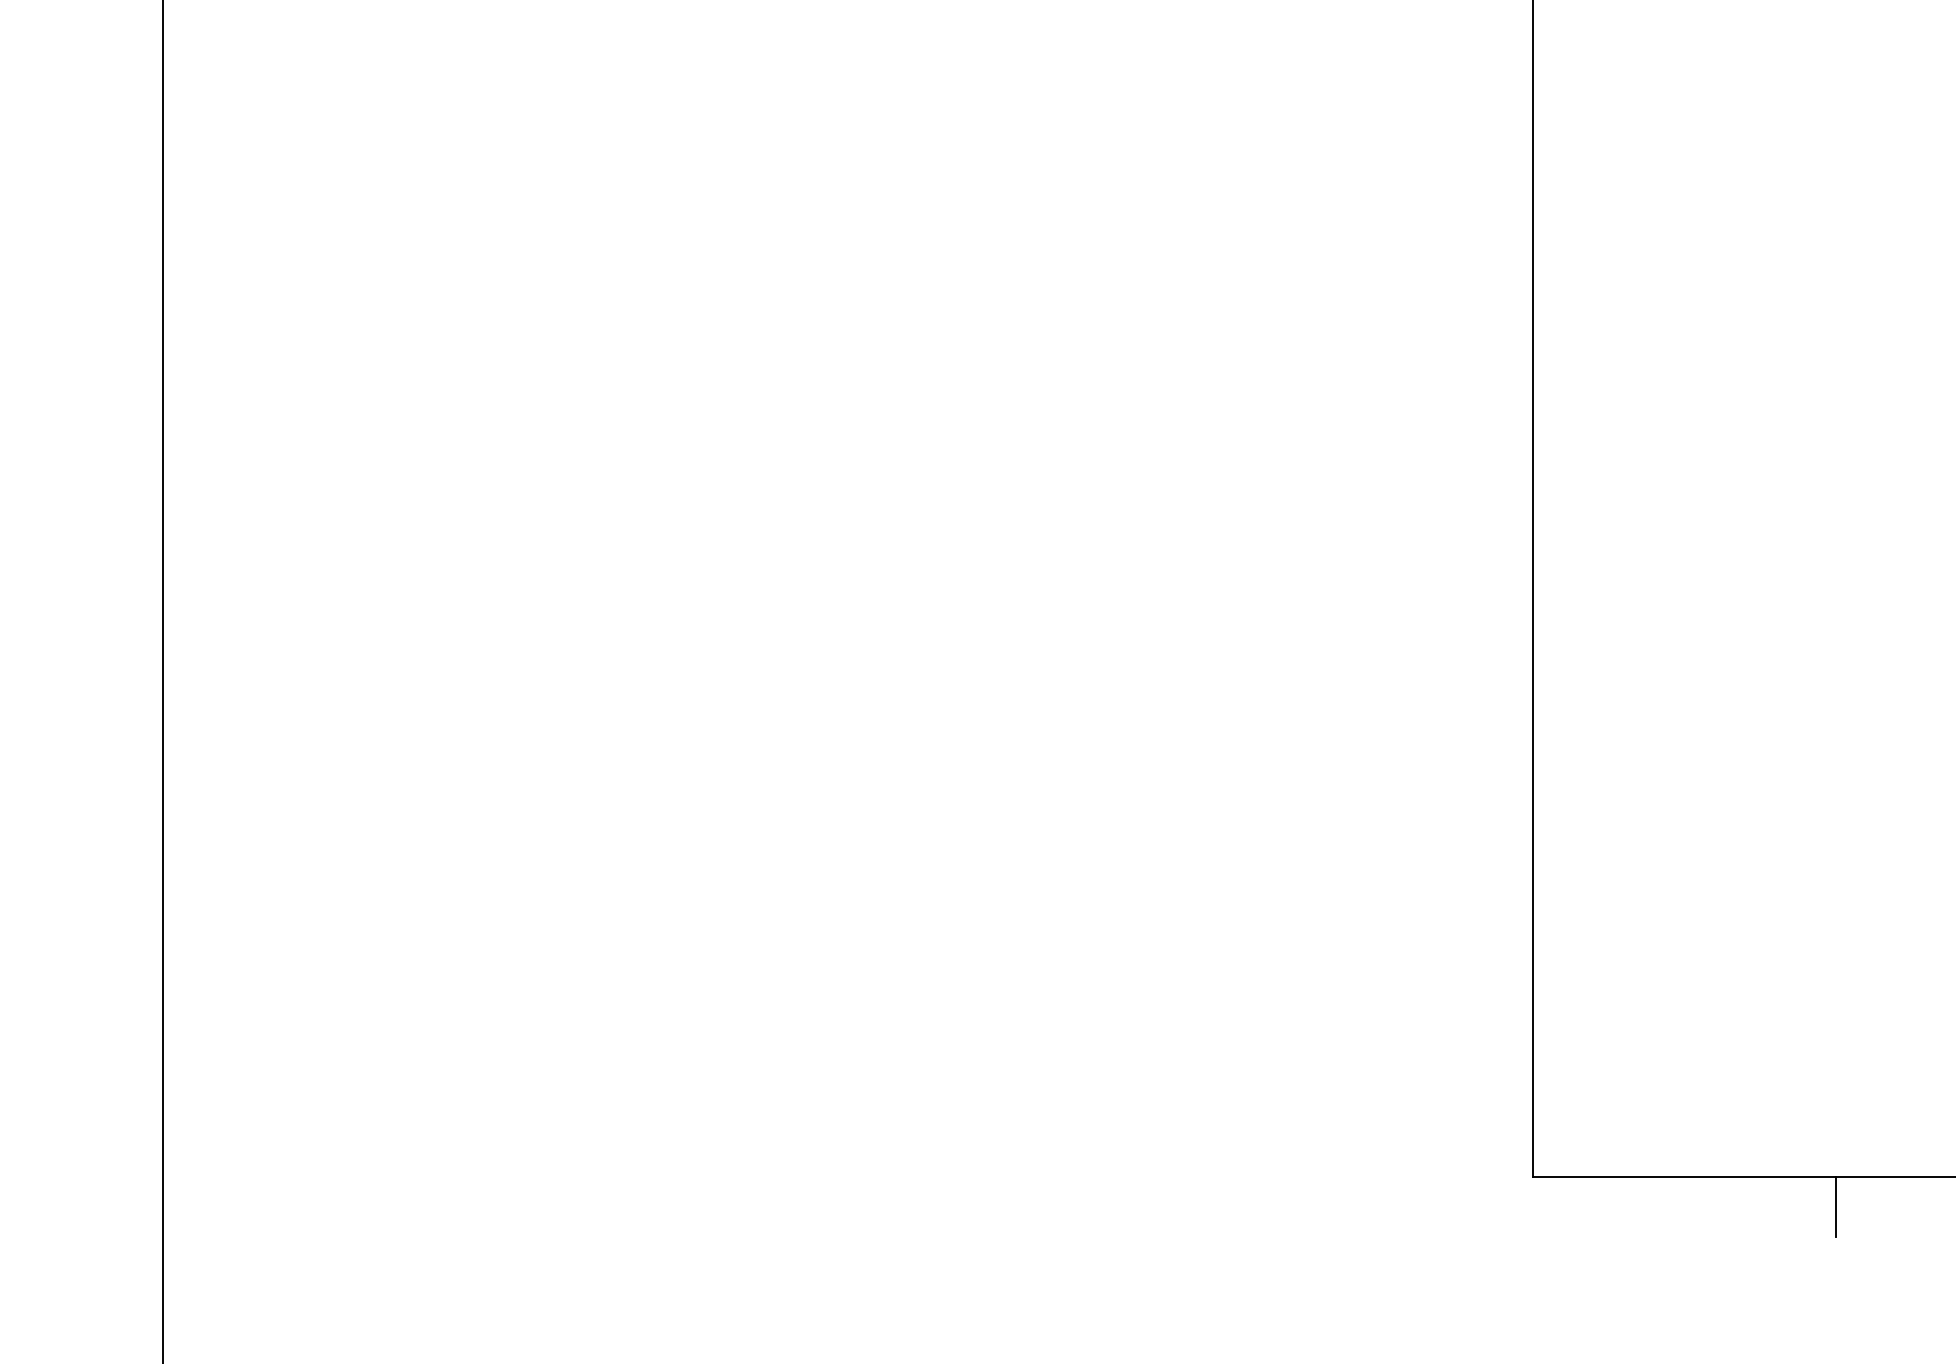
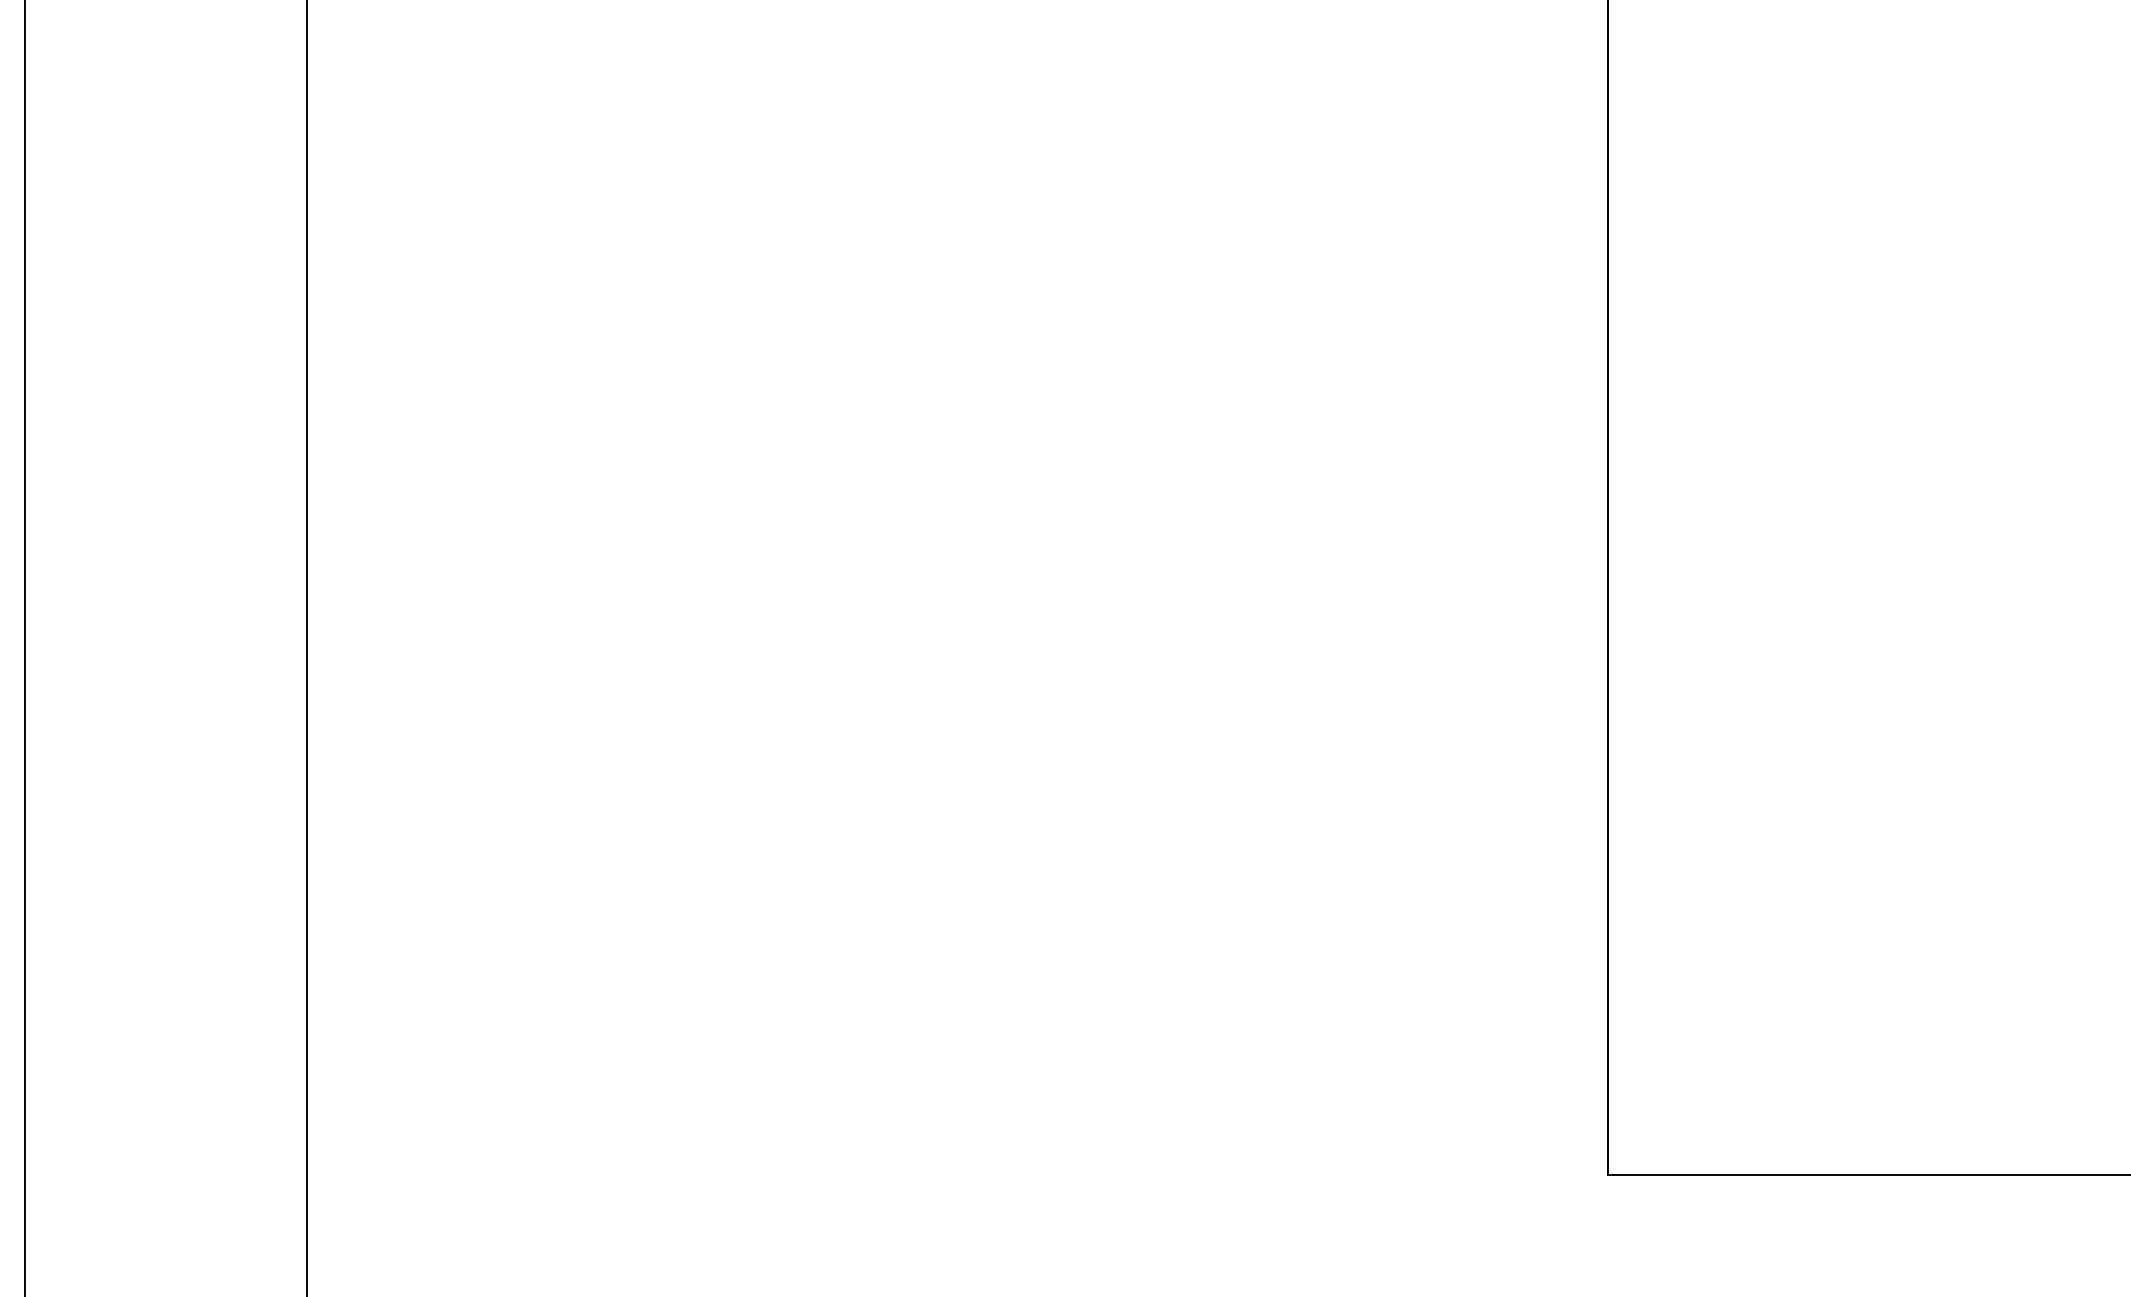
line: (1835, 1206) -> (1895, 1202), removed

